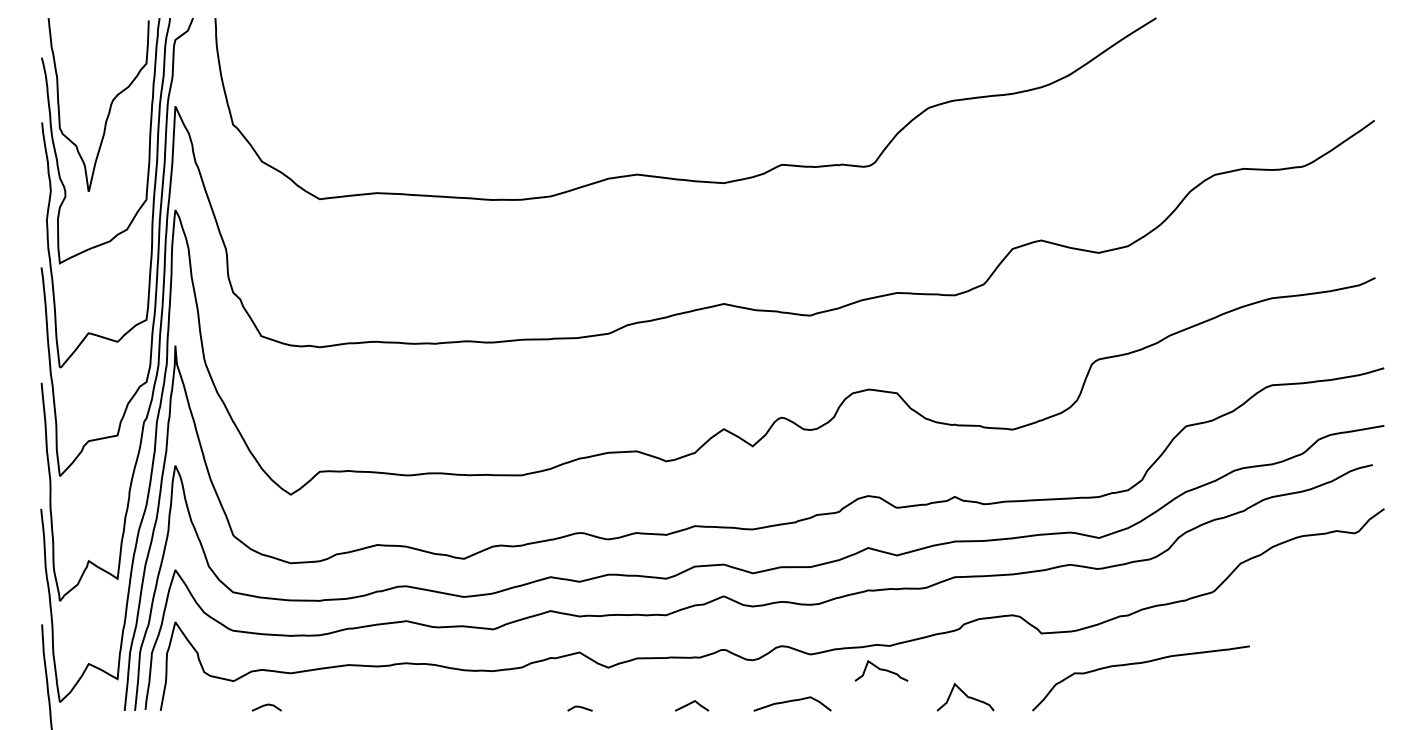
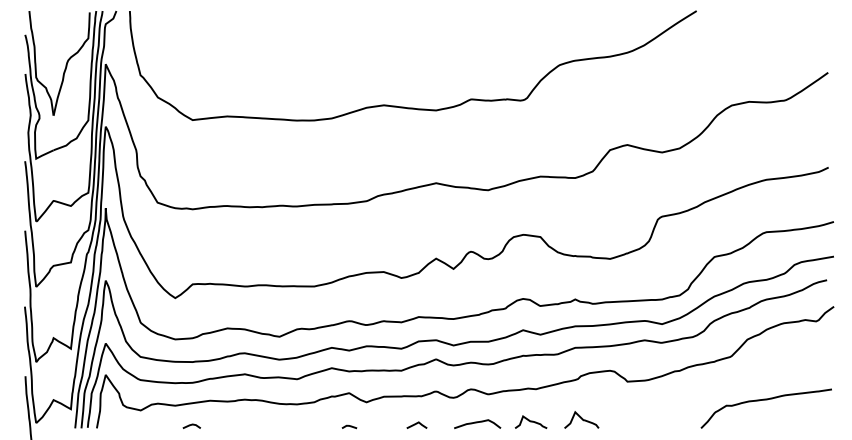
curve: (1139, 664) -> (765, 400), moved
curve: (880, 669) -> (530, 421), moved
line: (266, 706) -> (191, 425), moved

